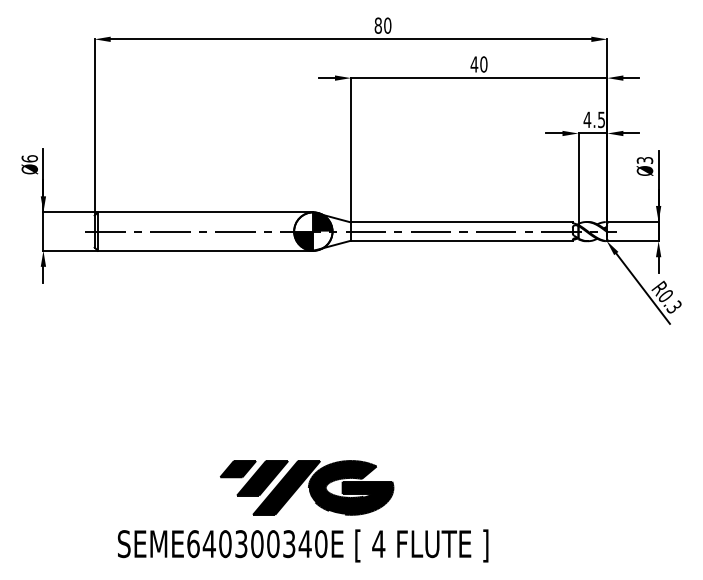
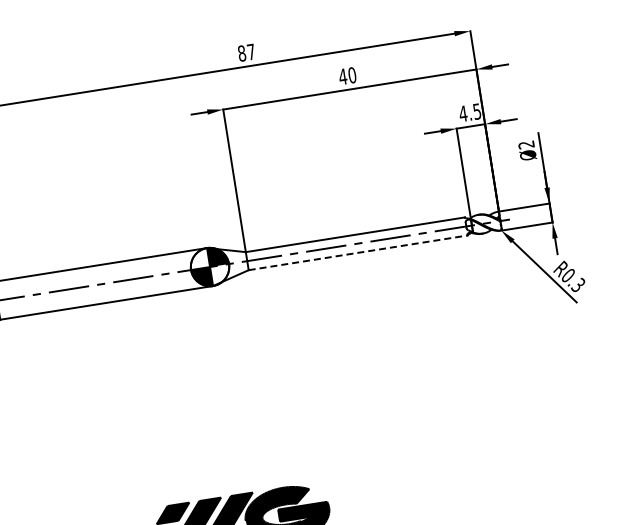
text: (387, 25) -> (251, 51), 80 -> 87
text: (645, 160) -> (527, 144), Ø3 -> Ø2
line: (461, 240) -> (357, 252), solid -> dashed

